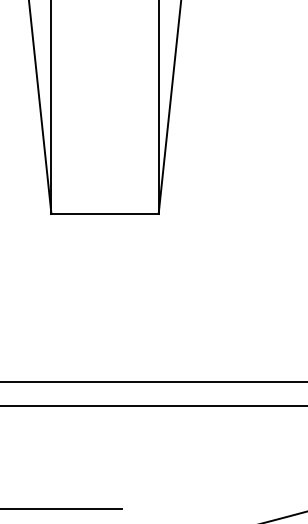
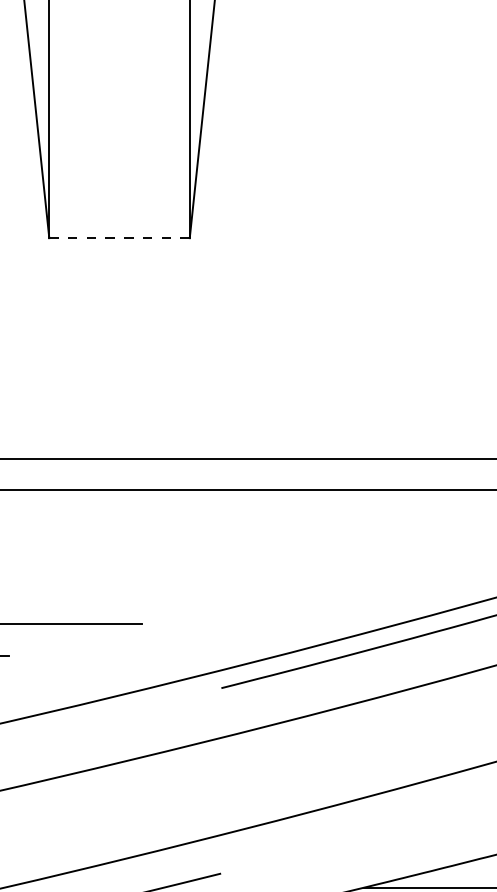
line: (105, 214) -> (120, 238), solid -> dashed

